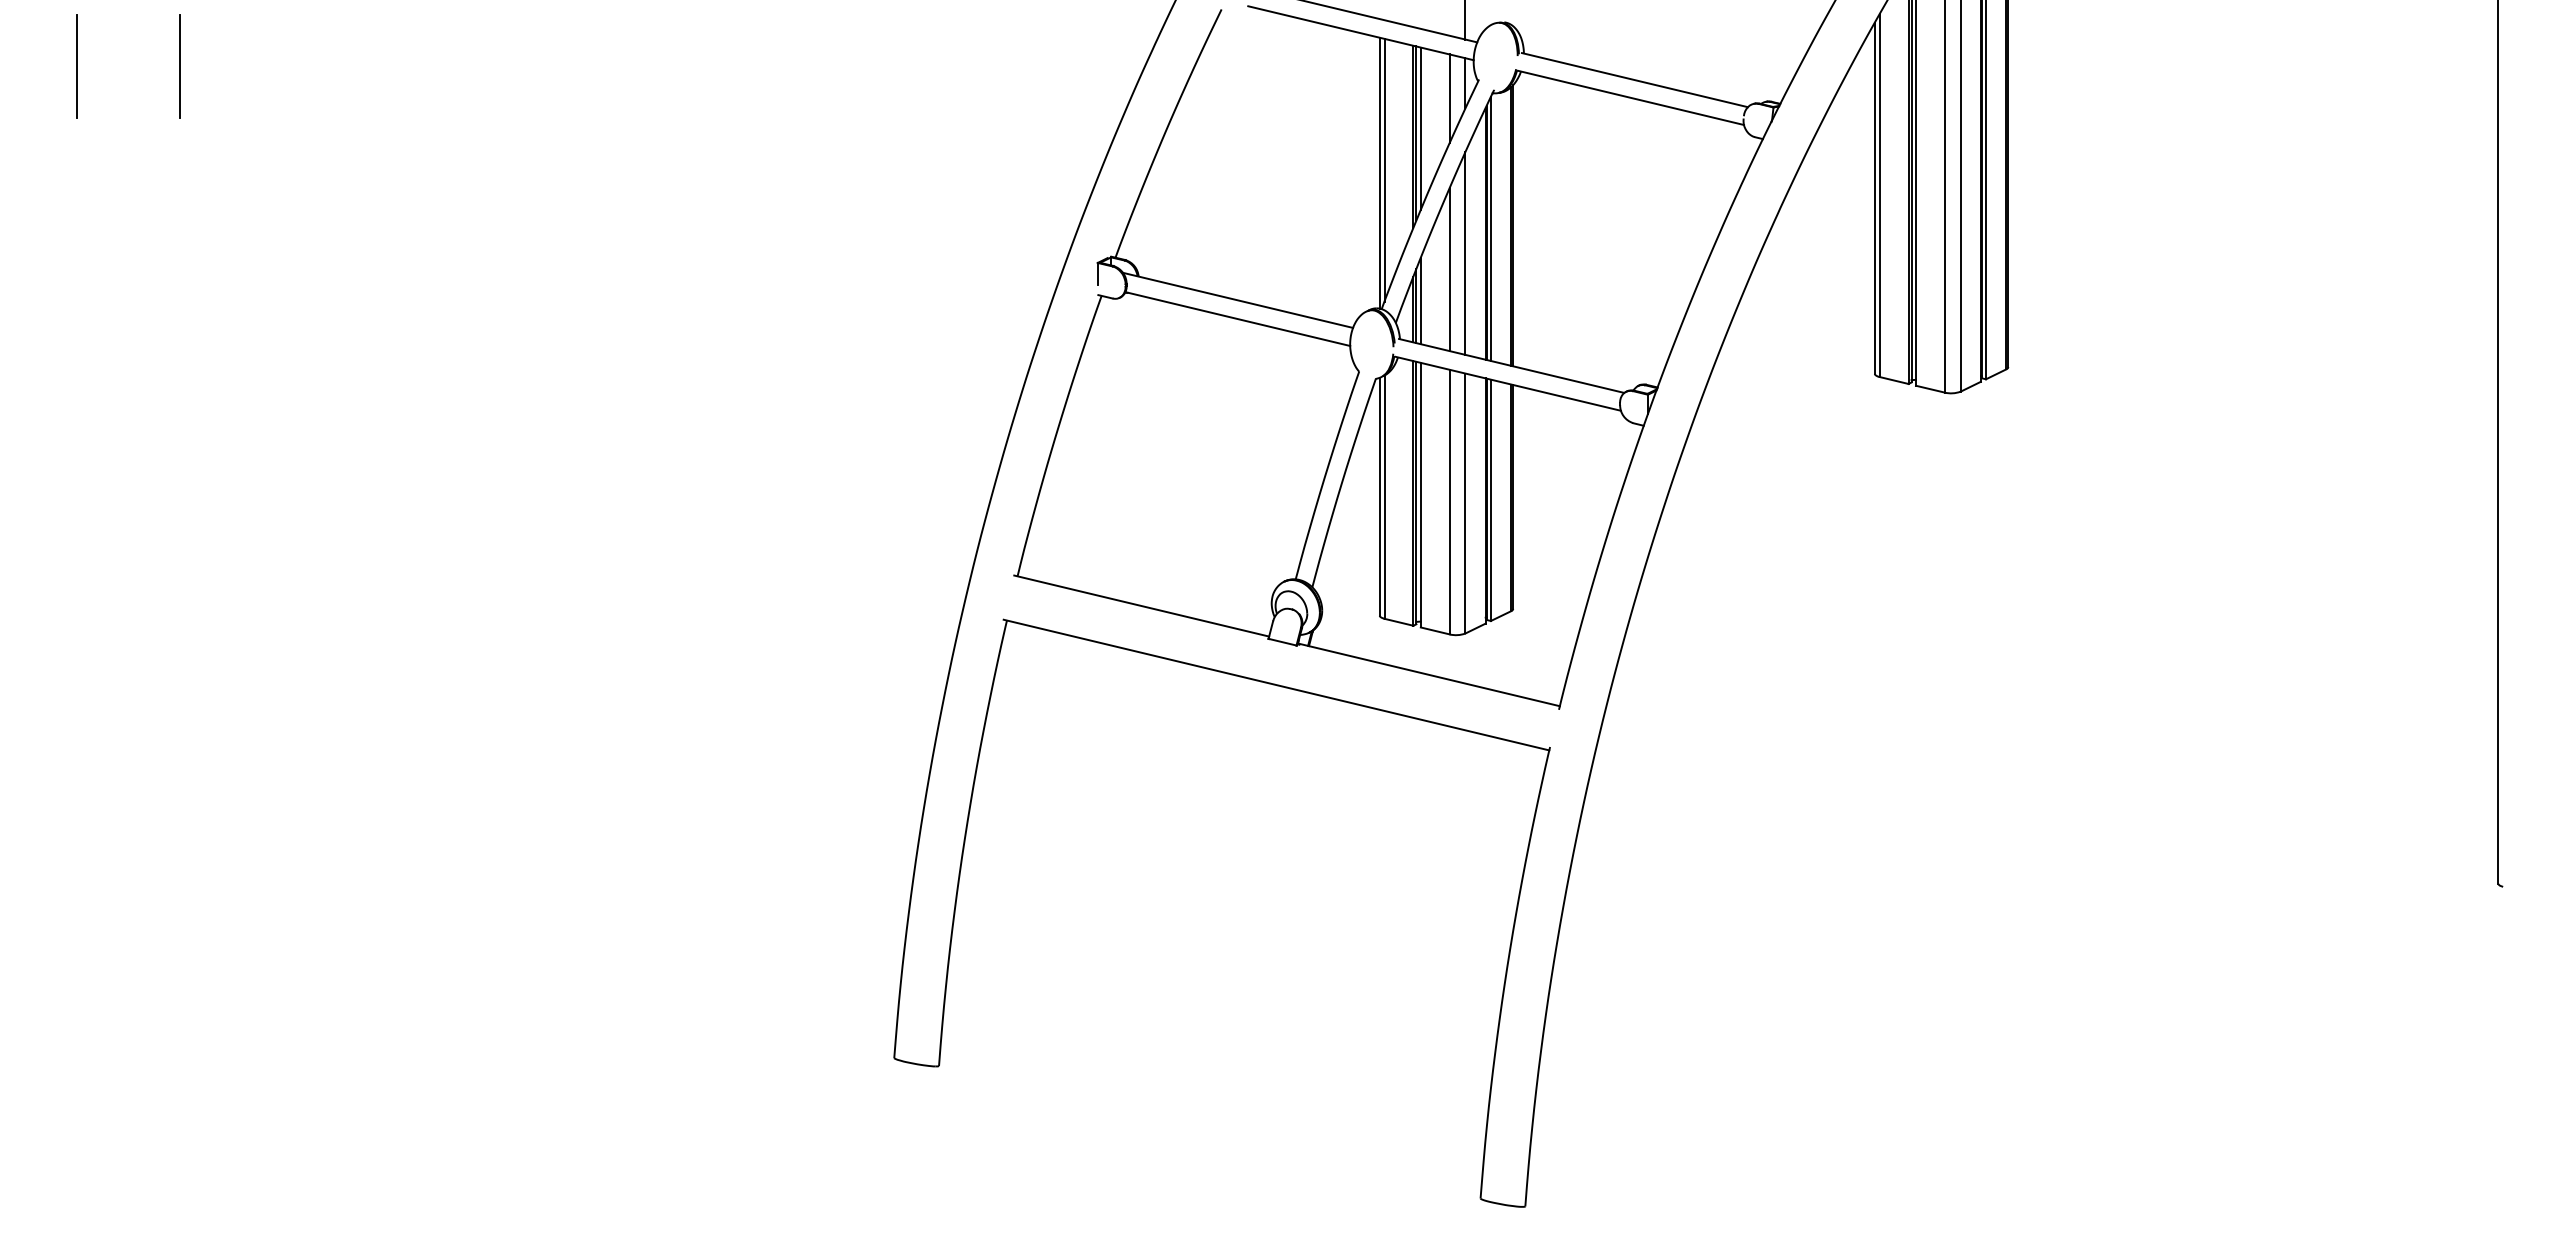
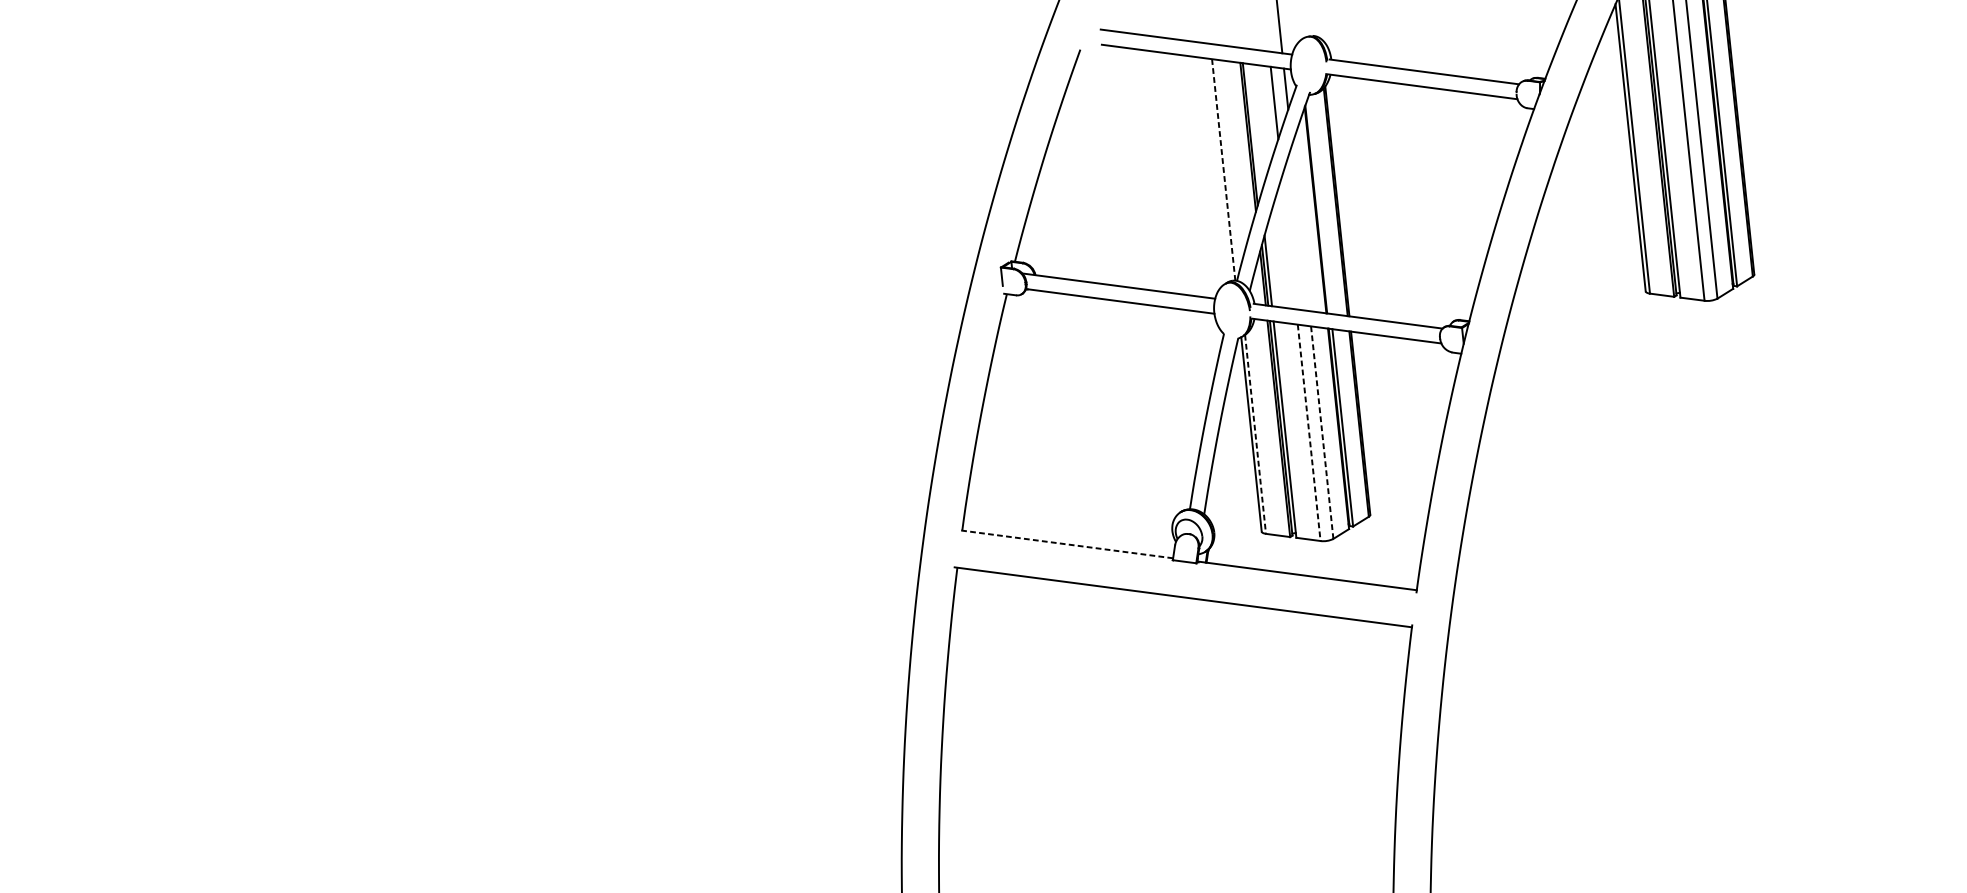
line: (77, 66) -> (149, 194), removed
line: (179, 66) -> (233, 185), removed
line: (1420, 128) -> (1253, 129), removed
line: (1384, 169) -> (1227, 166), removed
line: (1379, 173) -> (1223, 170), solid -> dashed
line: (1490, 228) -> (1319, 205), removed
line: (1465, 252) -> (1300, 227), removed
line: (1449, 269) -> (1289, 242), removed
line: (1384, 497) -> (1255, 434), solid -> dashed
line: (1449, 502) -> (1309, 433), solid -> dashed
line: (1465, 503) -> (1322, 432), solid -> dashed
line: (1141, 605) -> (1066, 543), solid -> dashed

